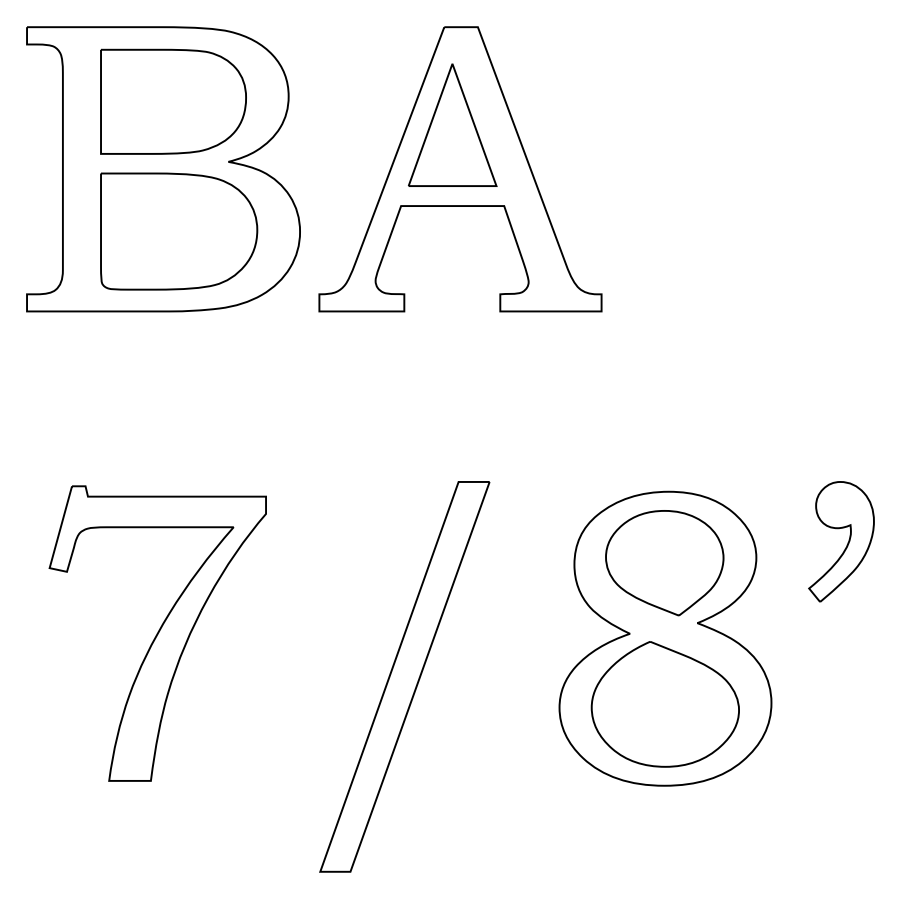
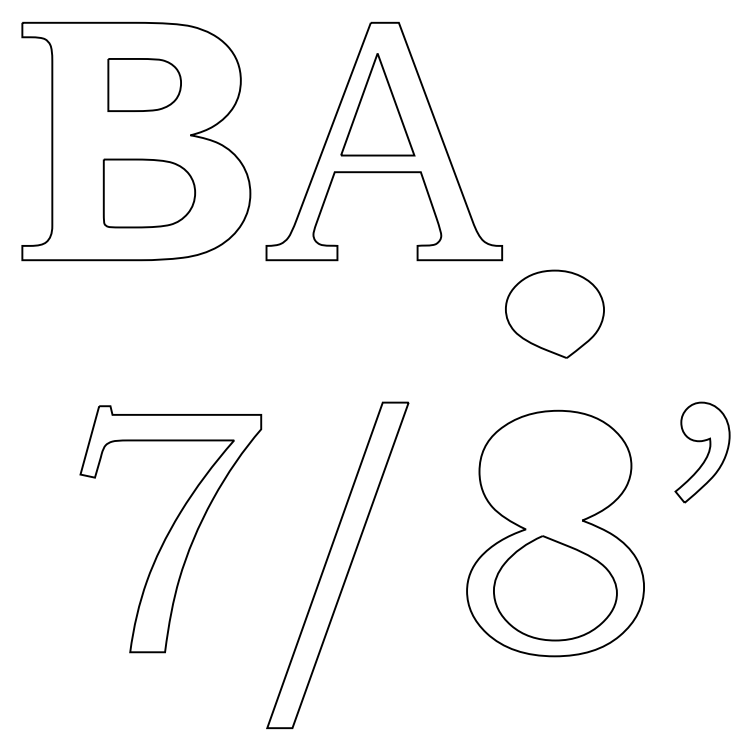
part: (173, 101) -> (144, 84), size x0.6
part: (179, 231) -> (149, 193), size x0.7
part: (664, 563) -> (554, 314), moved
part: (157, 633) -> (170, 529), moved

